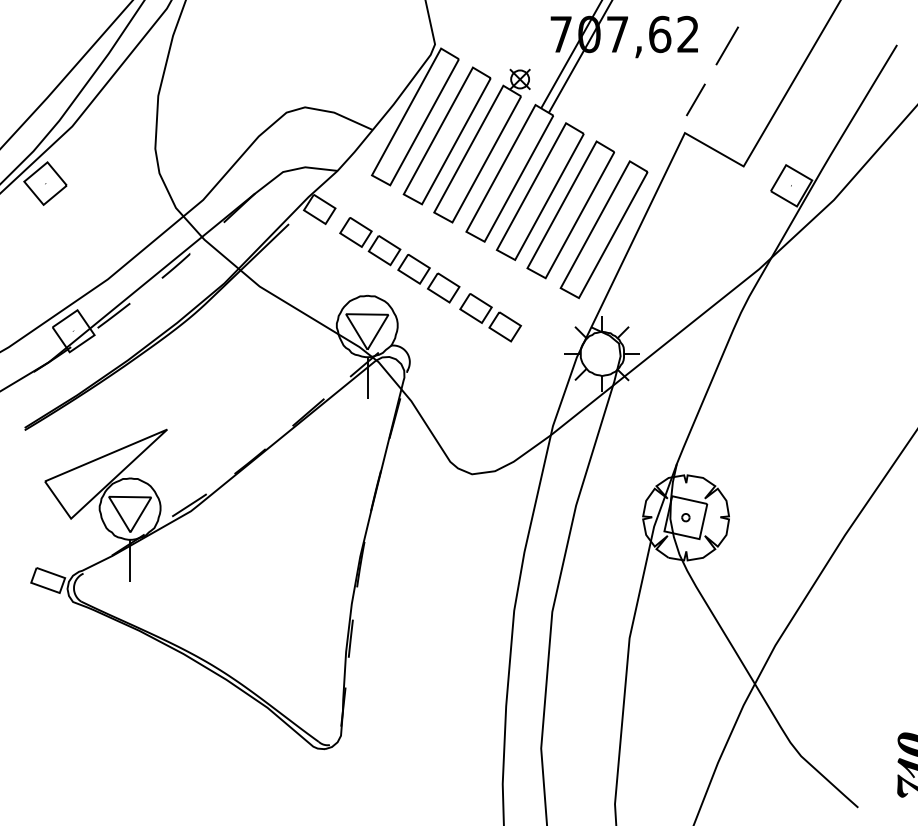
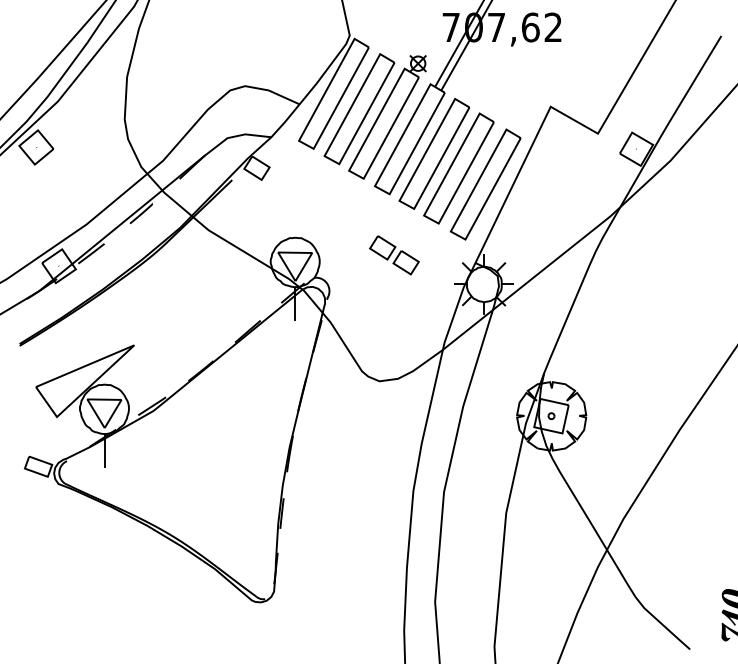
line: (726, 45) -> (584, 36), removed
line: (695, 99) -> (559, 79), removed
part: (399, 260) -> (321, 209), removed

